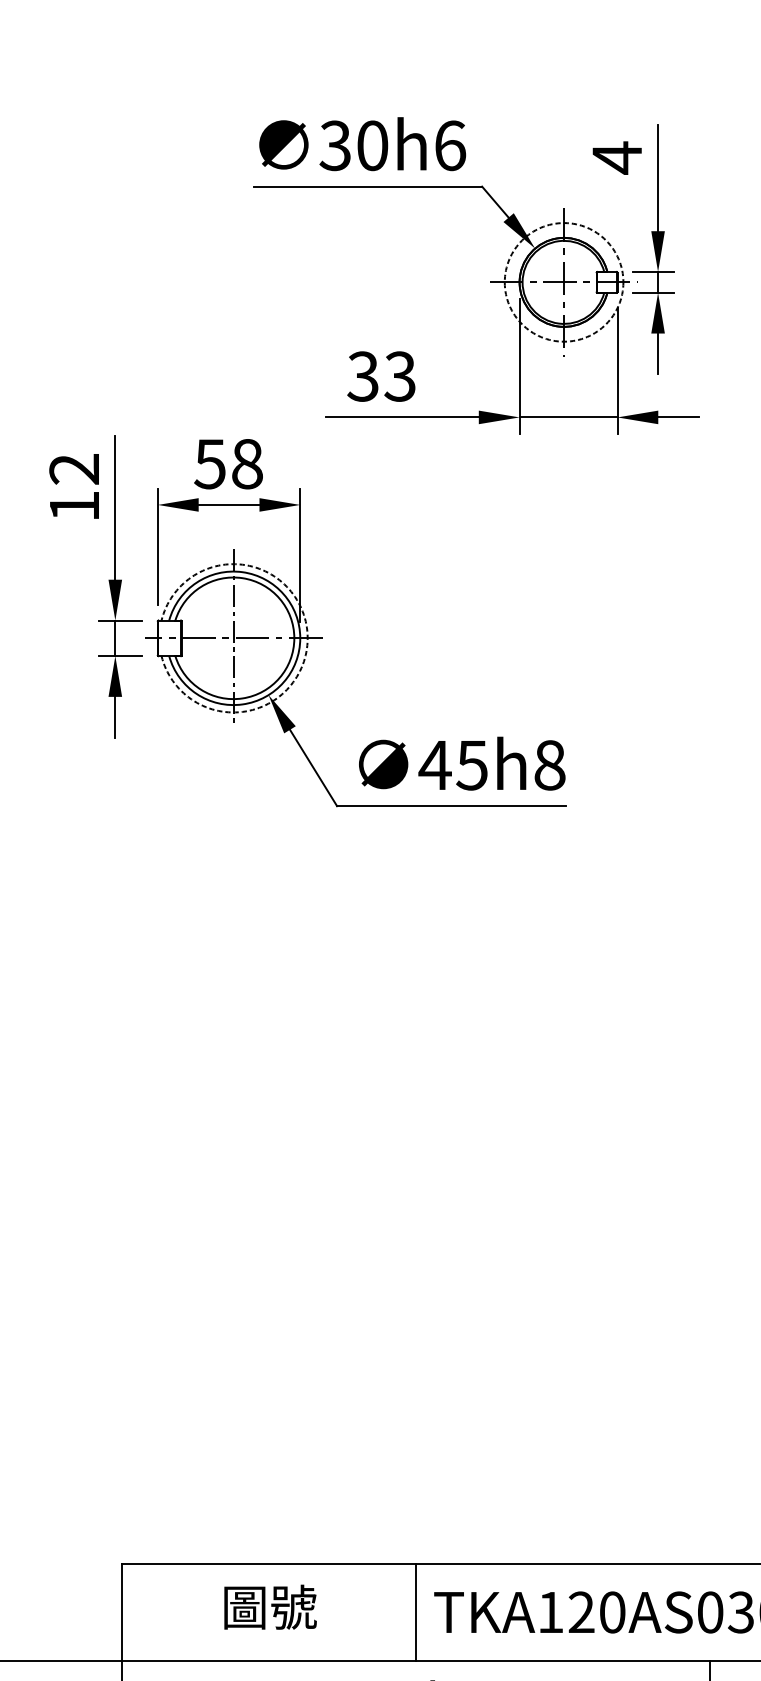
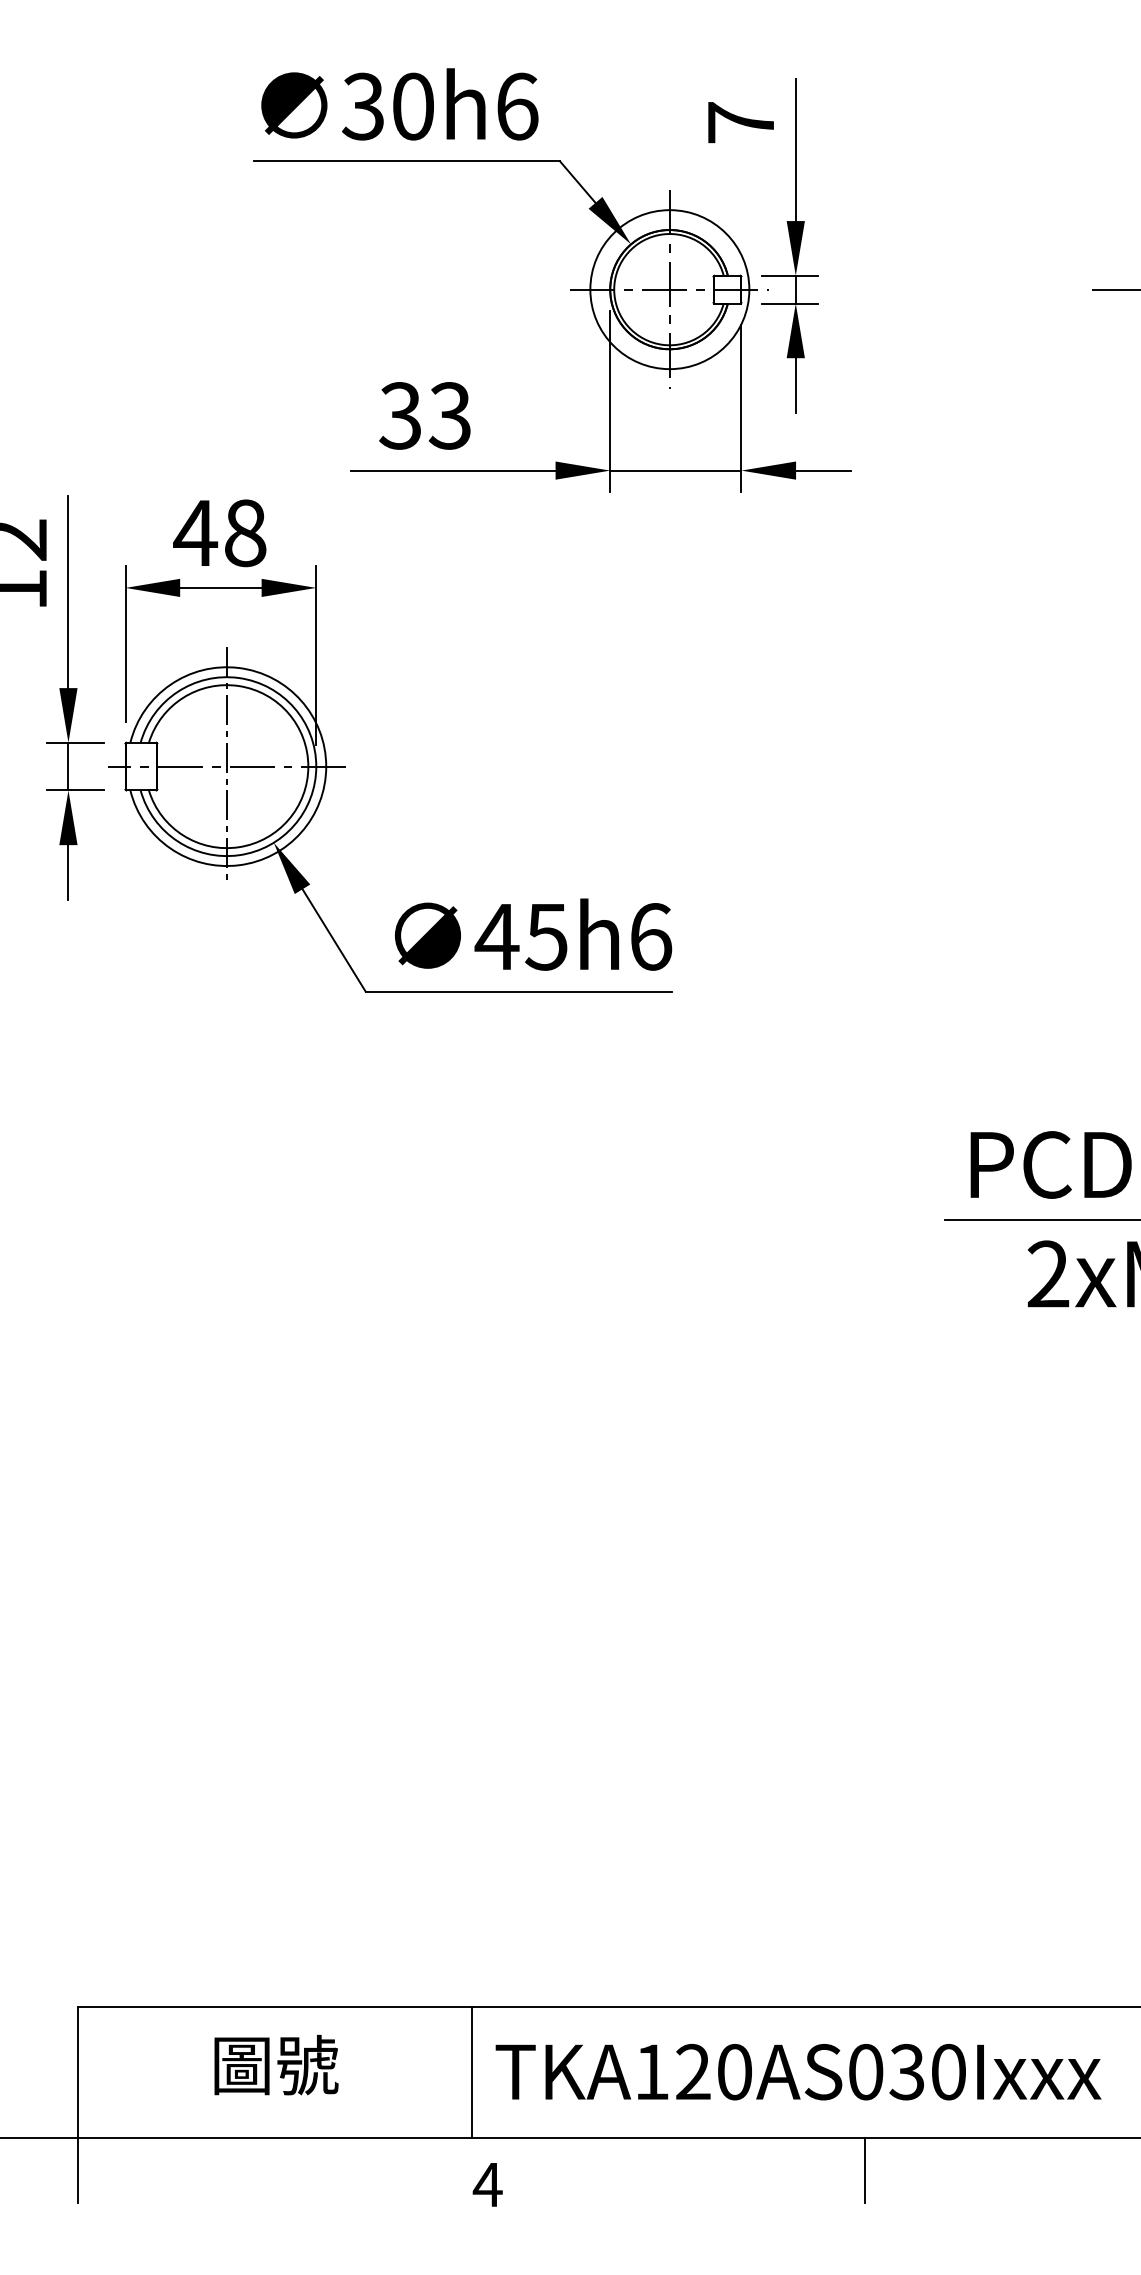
text: (616, 157) -> (740, 122), 4 -> 7
circle: (563, 282) -> (669, 289), dashed -> solid
text: (210, 464) -> (195, 533), 58 -> 48
arc: (307, 638) -> (326, 766), dashed -> solid
text: (550, 765) -> (651, 936), 45h8 -> 45h6

